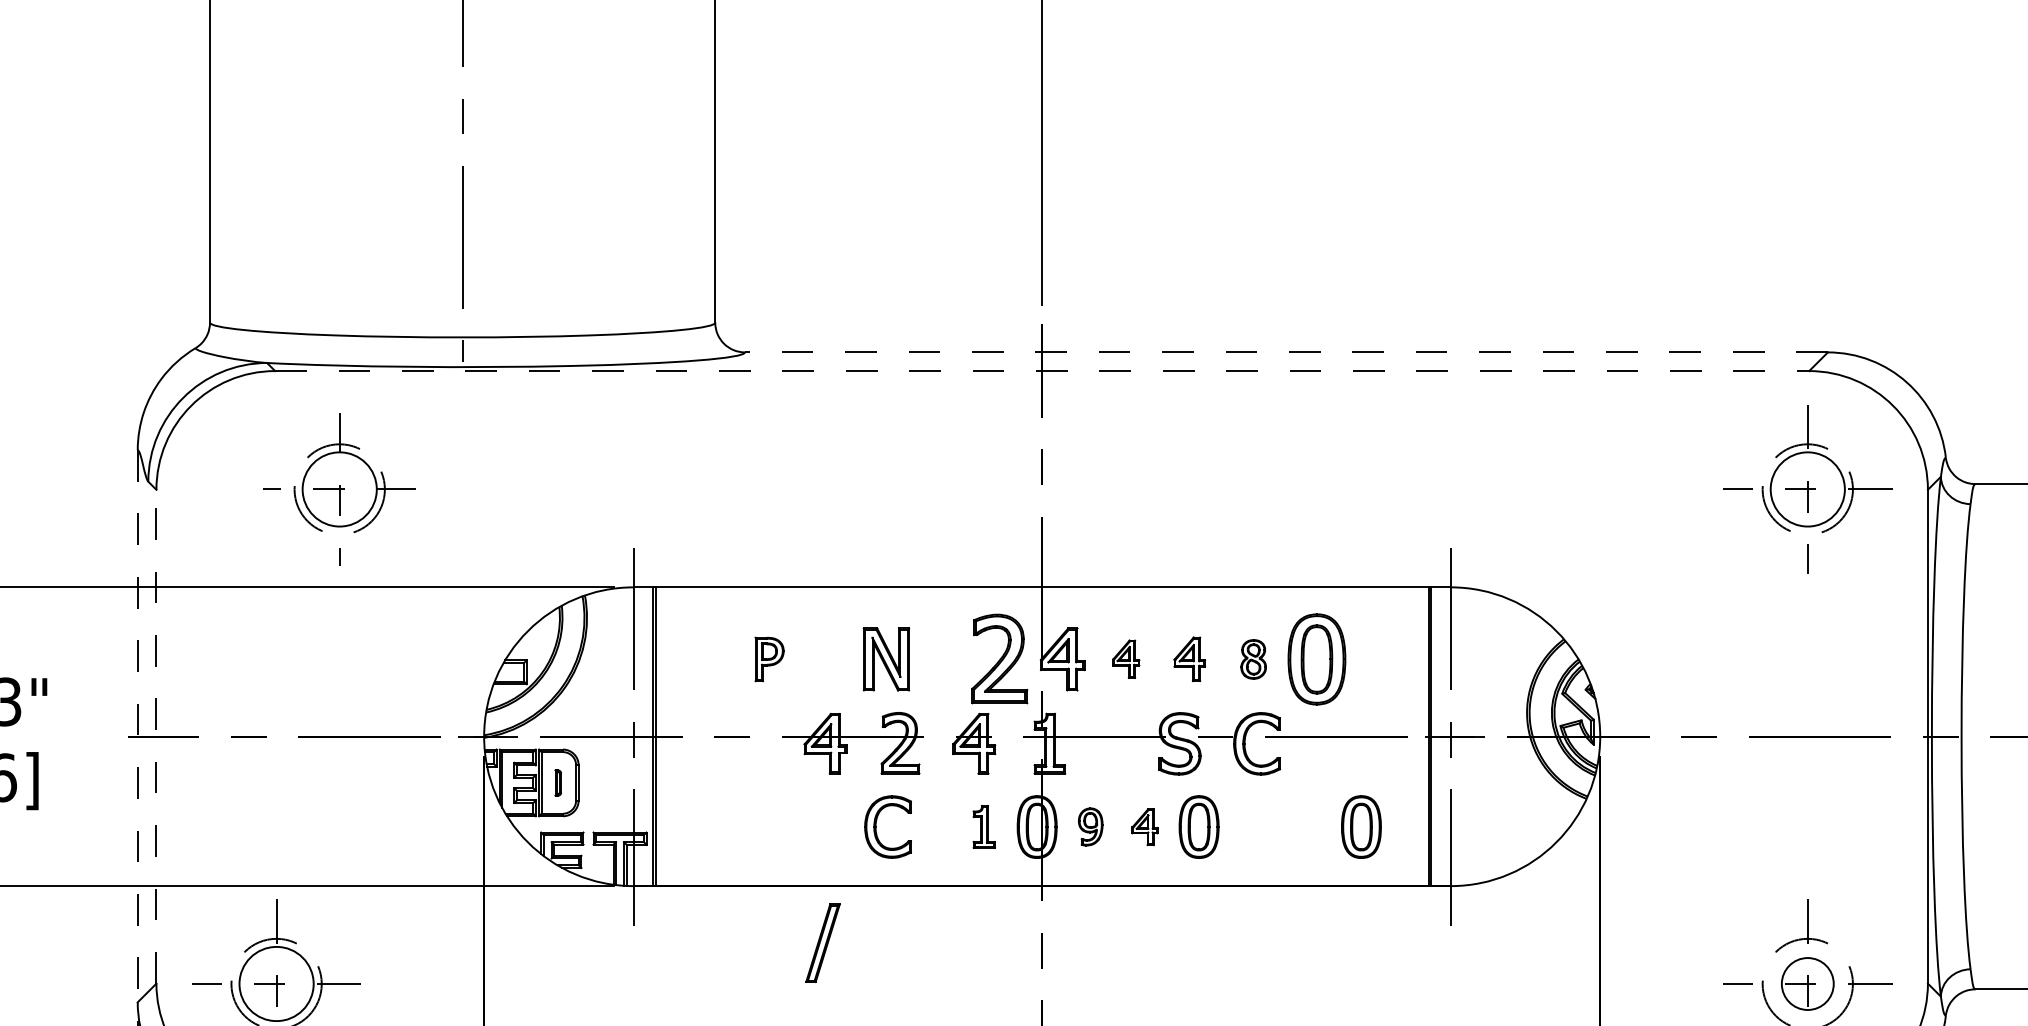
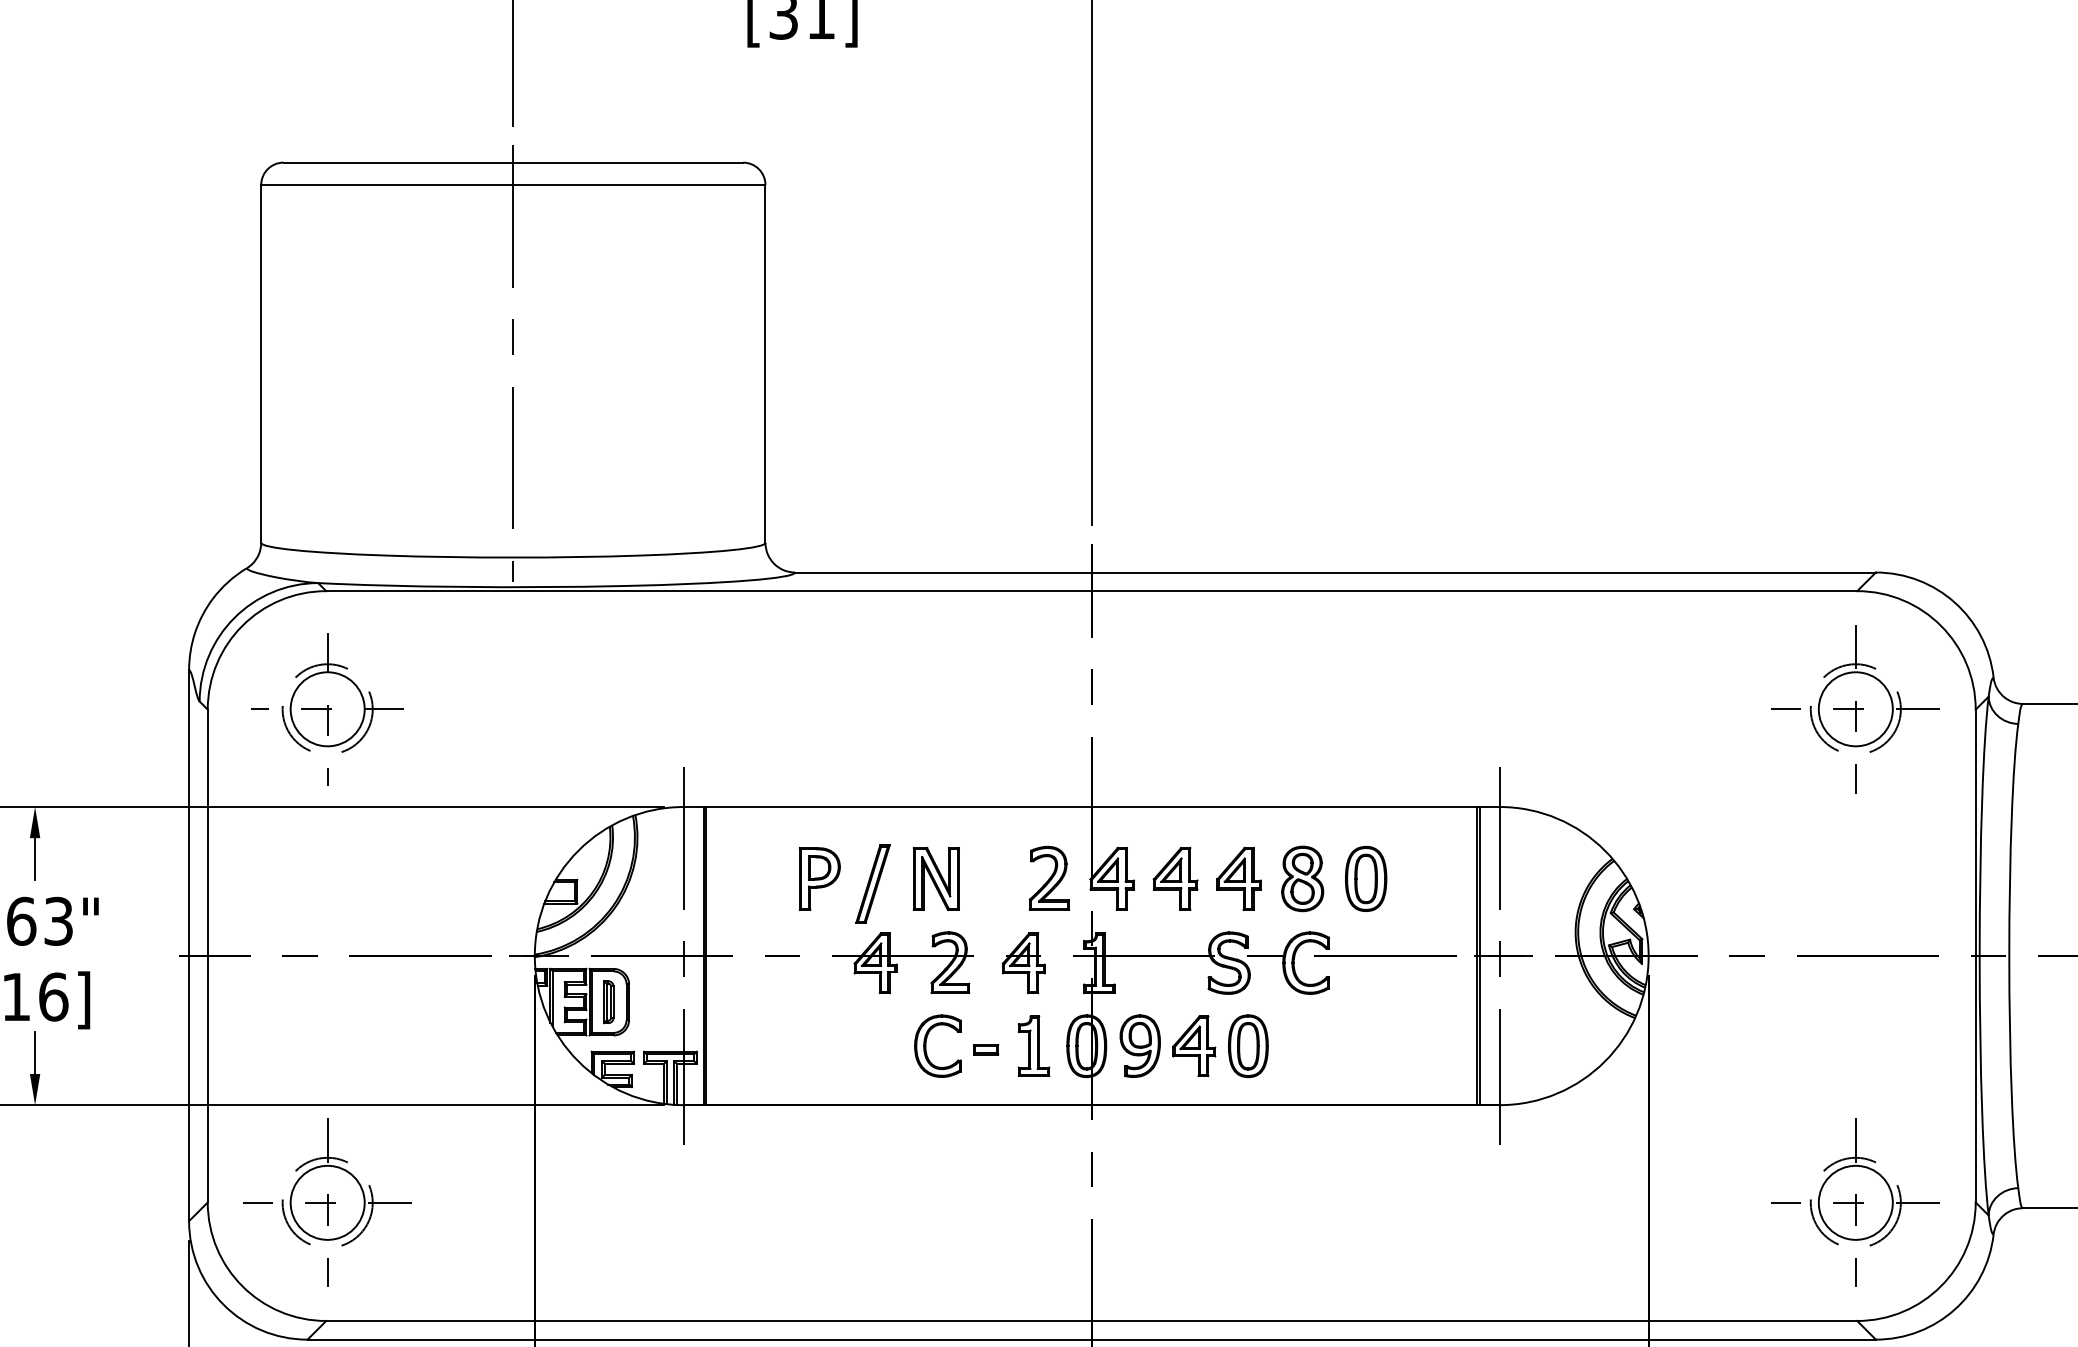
line: (1285, 352) -> (1334, 572), dashed -> solid
line: (1042, 371) -> (1092, 591), dashed -> solid
part: (339, 489) -> (327, 709), moved
part: (999, 657) -> (1049, 877), size x0.71
part: (769, 659) -> (819, 878), size x1.43
part: (1126, 659) -> (1175, 878), size x1.67
part: (1189, 659) -> (1238, 878), size x1.43
part: (1253, 659) -> (1302, 878), size x1.67
part: (1317, 659) -> (1366, 878), size x0.71
line: (138, 726) -> (189, 945), dashed -> solid
line: (156, 736) -> (207, 955), dashed -> solid
part: (557, 783) -> (608, 1002), size x1.67
part: (983, 826) -> (1033, 1045), size x1.43
part: (1090, 826) -> (1139, 1045), size x1.67
part: (1145, 827) -> (1194, 1046), size x1.67
part: (1361, 827) -> (1410, 1046), removed
part: (936, 830) -> (986, 1049), added
part: (822, 942) -> (872, 883), moved
circle: (1807, 983) -> (1855, 1202), size x1.43

